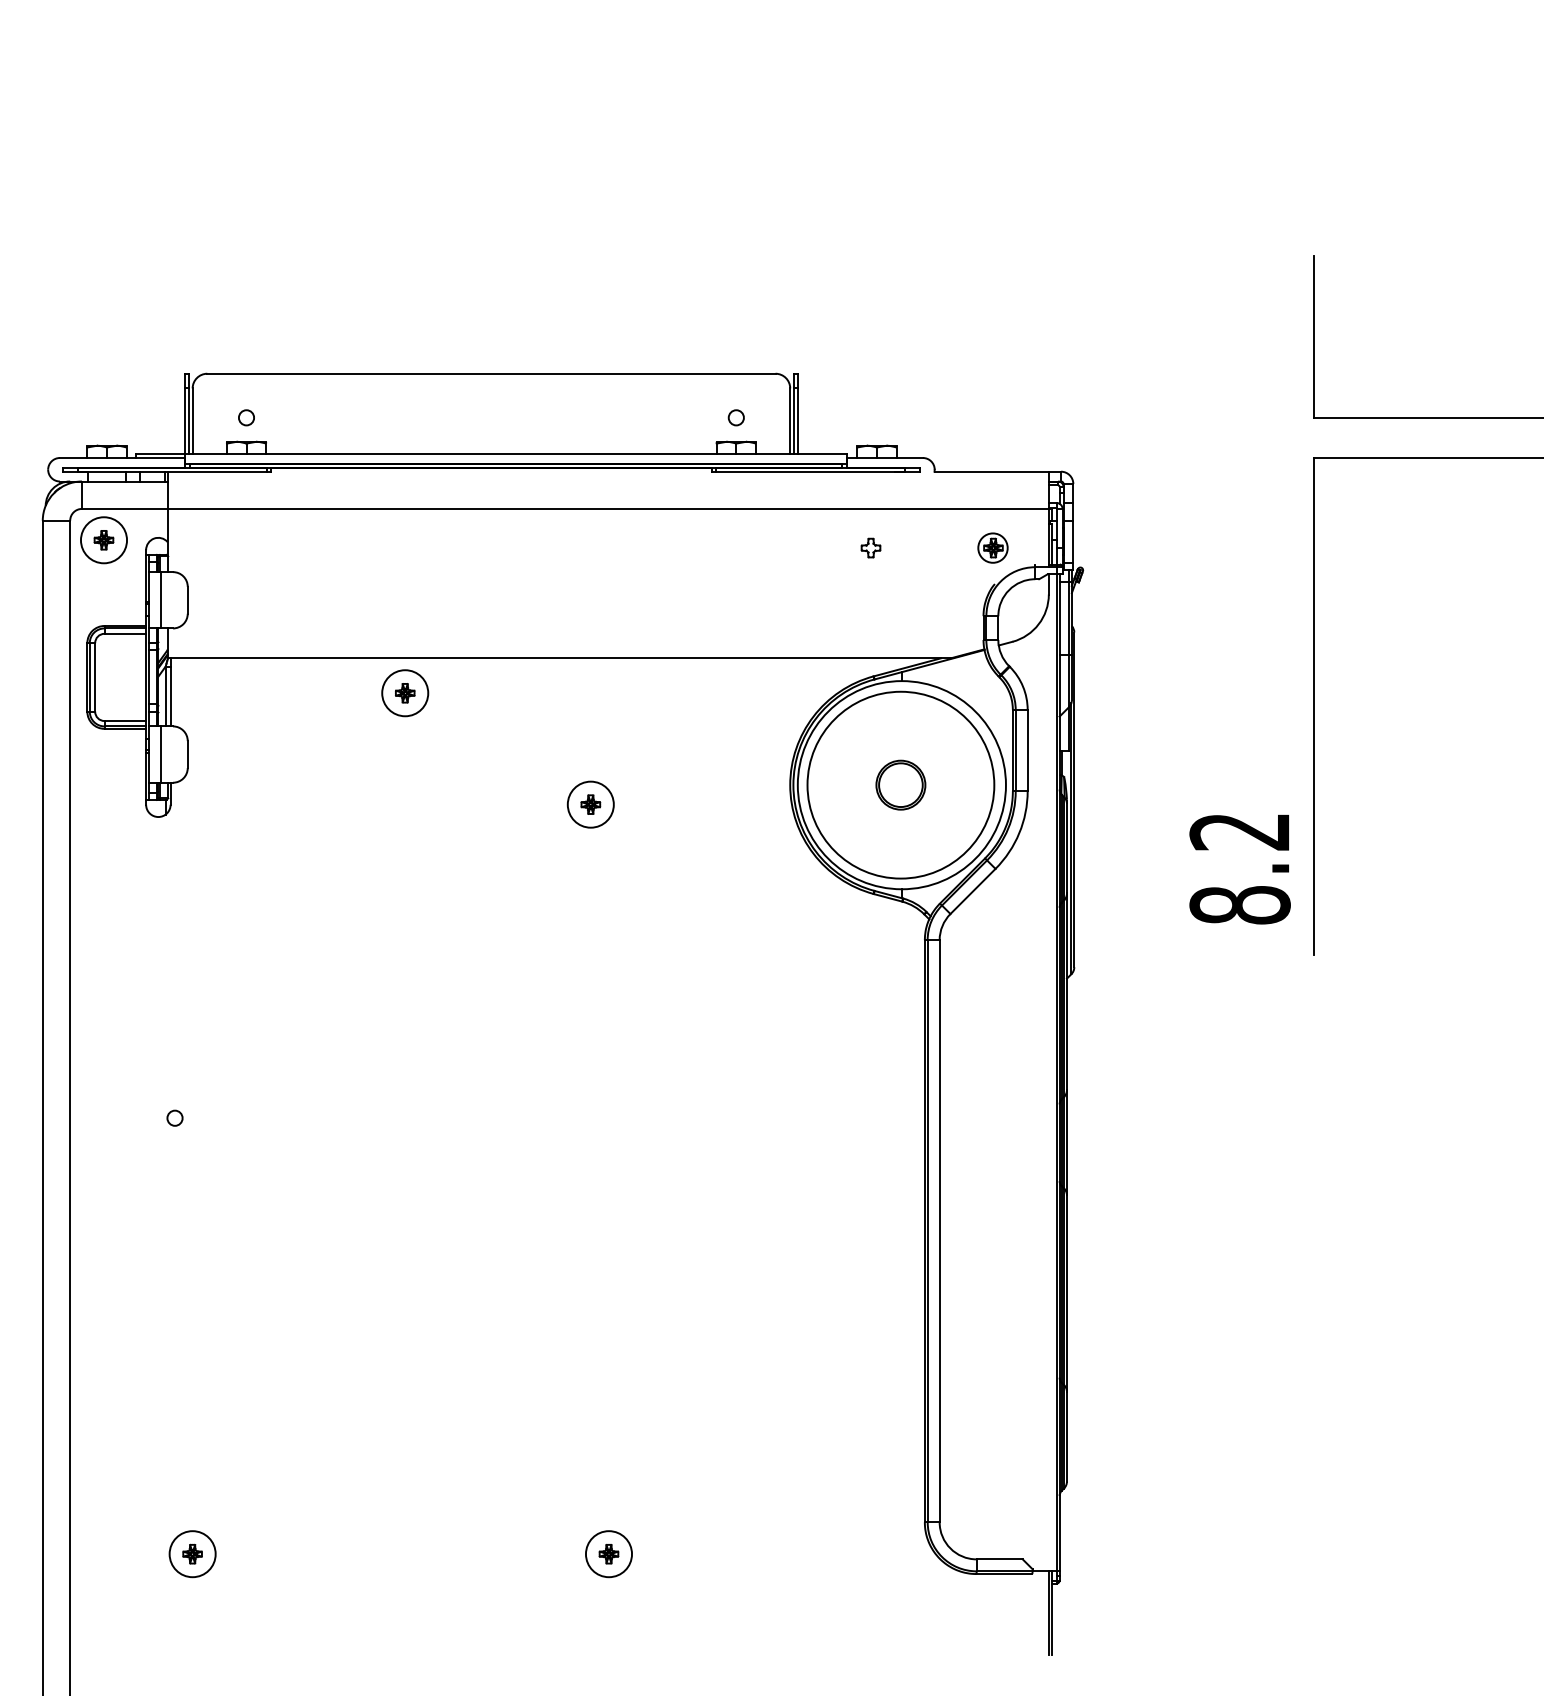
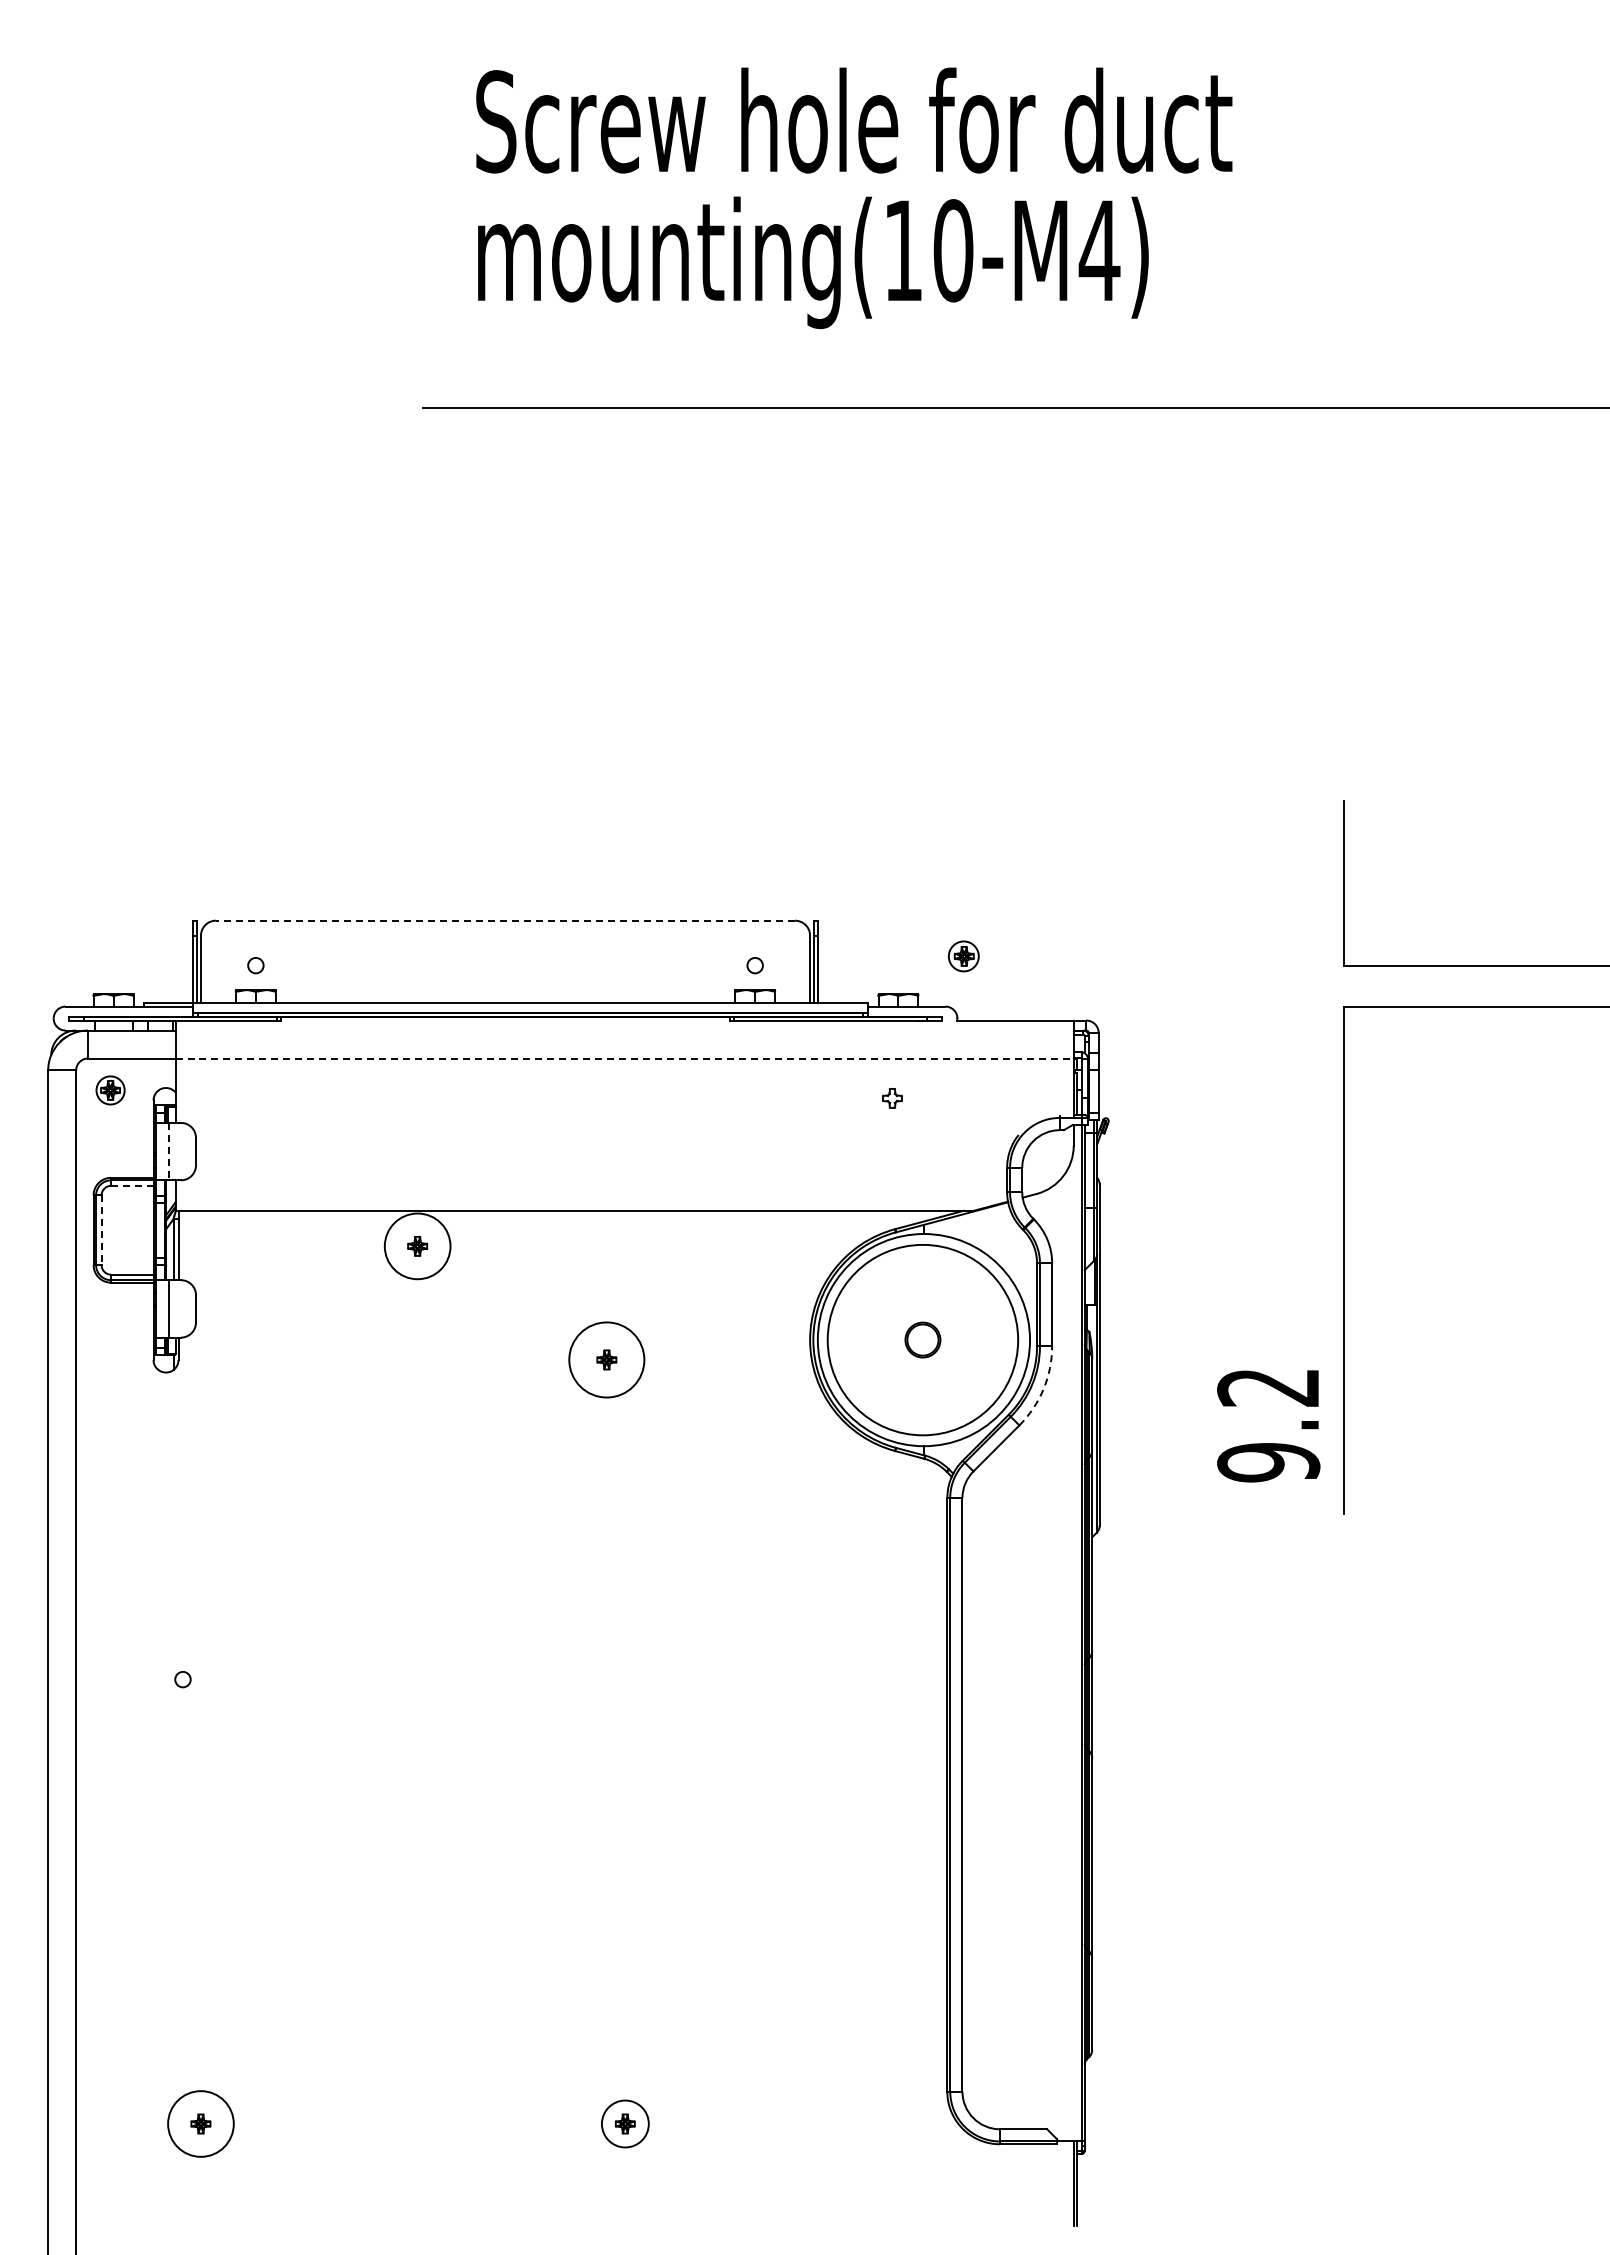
line: (491, 373) -> (505, 920), solid -> dashed
line: (609, 508) -> (625, 1058), solid -> dashed
circle: (103, 540) -> (110, 1090), size x0.6
part: (992, 548) -> (963, 956), moved
line: (160, 600) -> (168, 1151), solid -> dashed
line: (124, 633) -> (131, 1185), solid -> dashed
line: (95, 677) -> (101, 1230), solid -> dashed
circle: (405, 692) -> (417, 1245), size x1.4
part: (900, 784) -> (922, 1339), size x0.7
circle: (590, 804) -> (606, 1359), size x1.6
arc: (1019, 833) -> (1043, 1389), solid -> dashed
text: (1239, 905) -> (1268, 1462), 8.2 -> 9.2
circle: (192, 1553) -> (200, 2123), size x1.4

